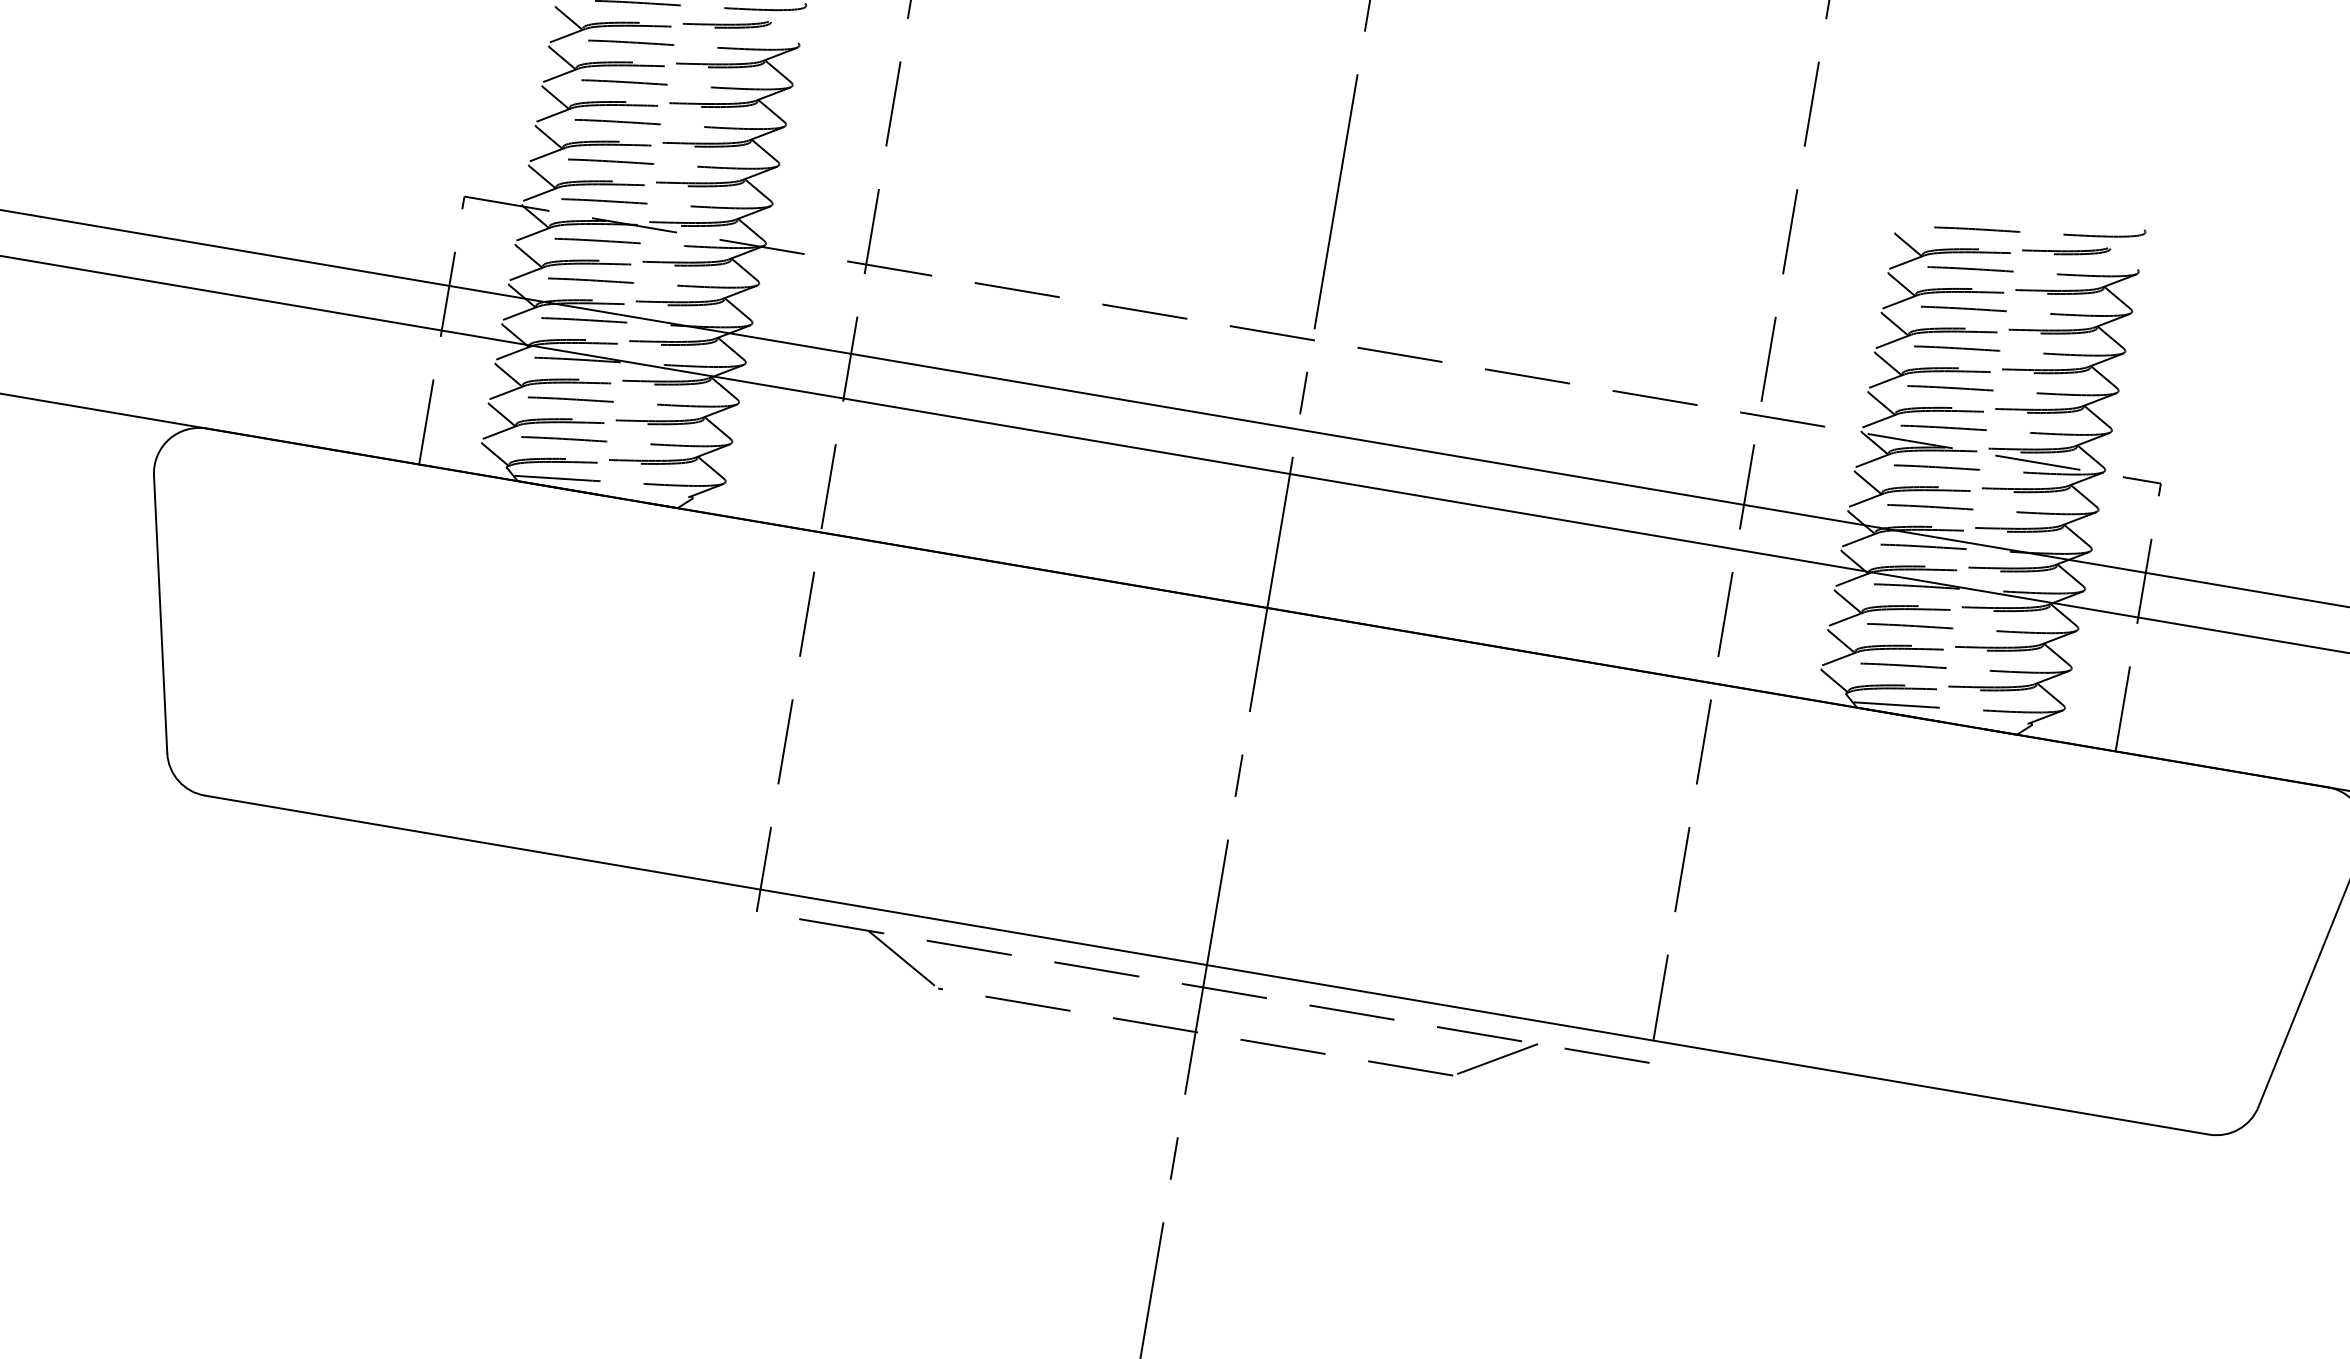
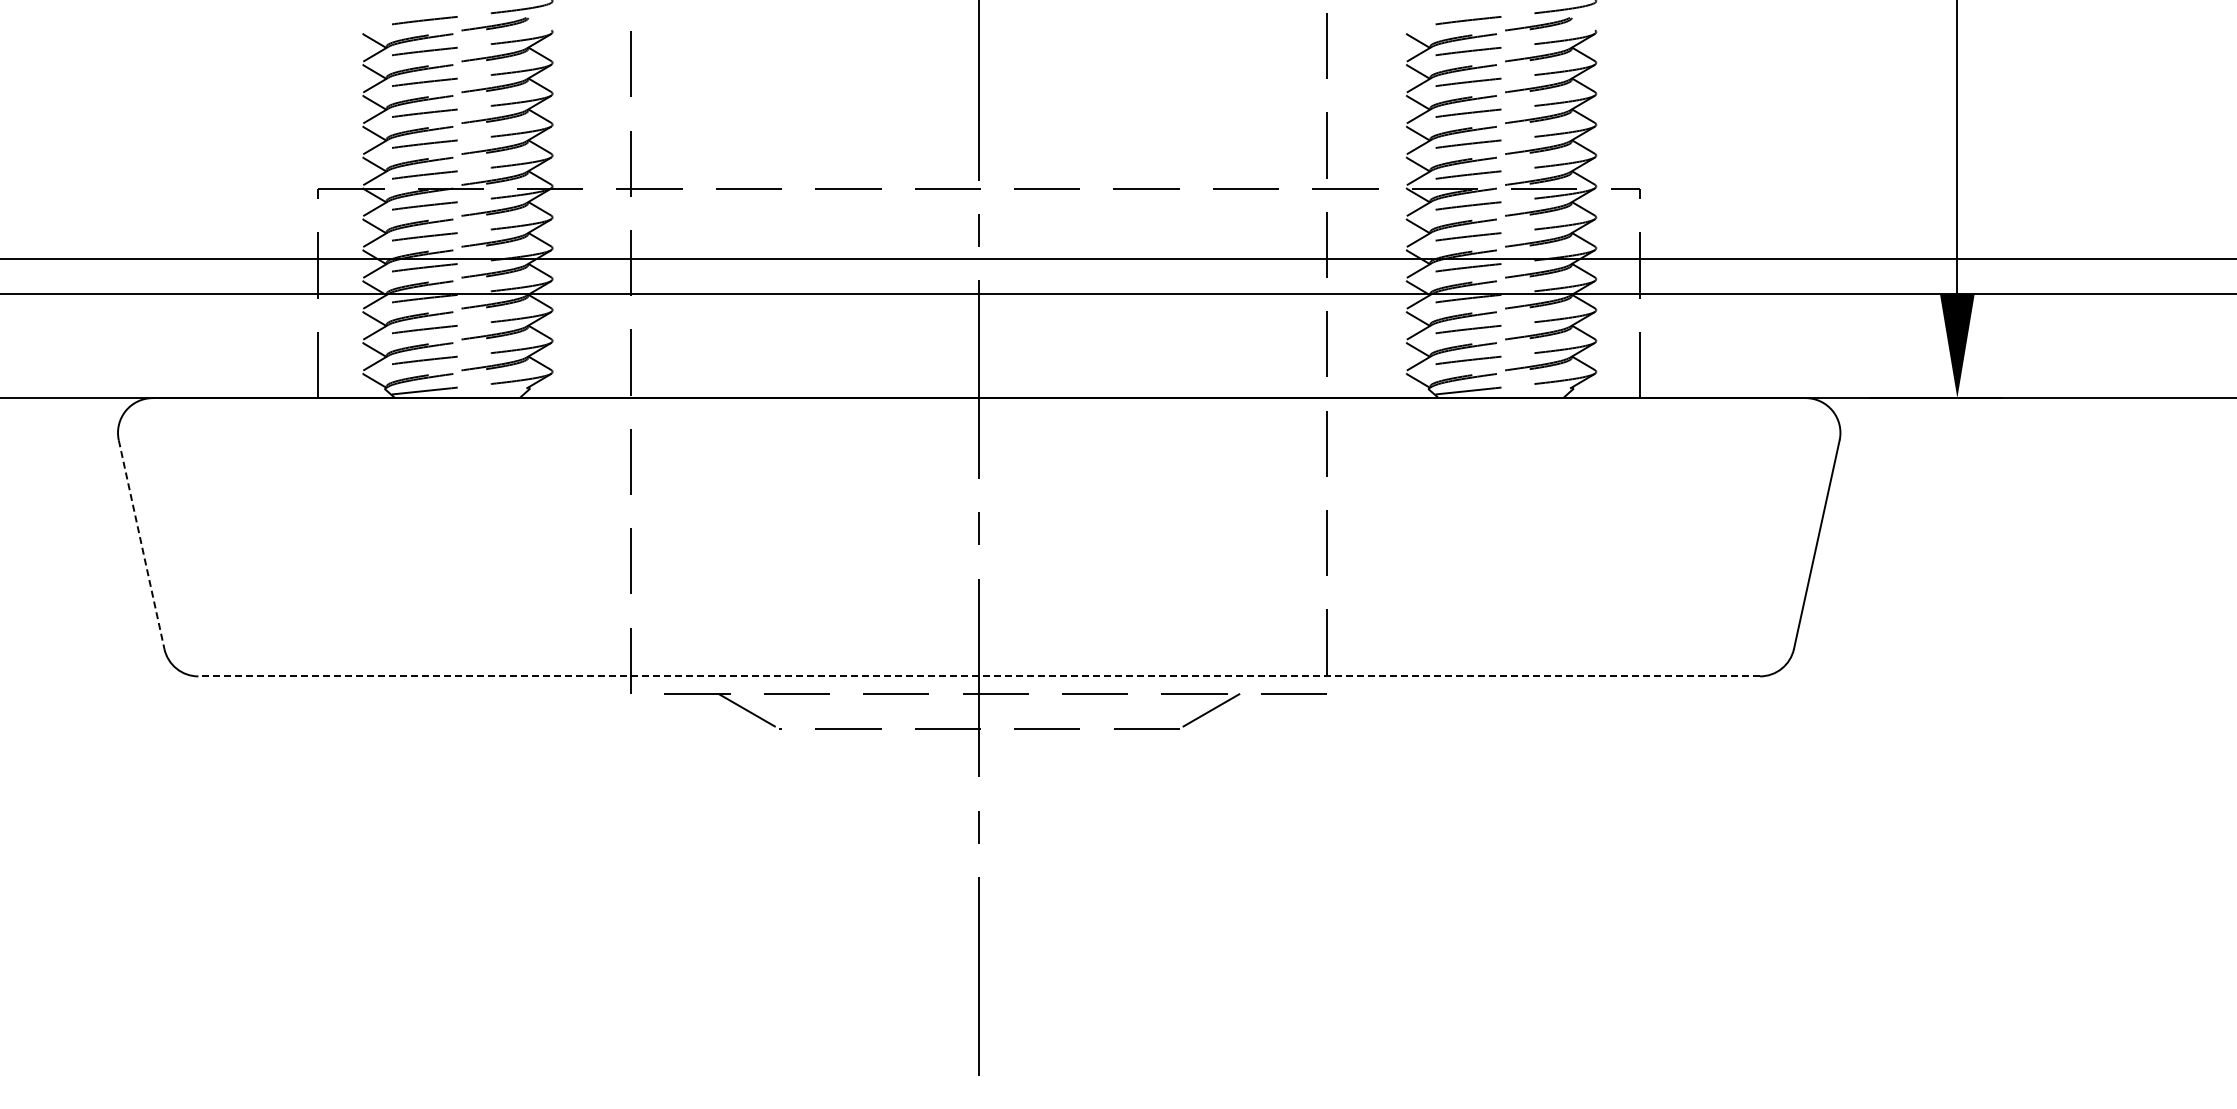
line: (160, 613) -> (141, 544), solid -> dashed
line: (1207, 965) -> (979, 676), solid -> dashed

